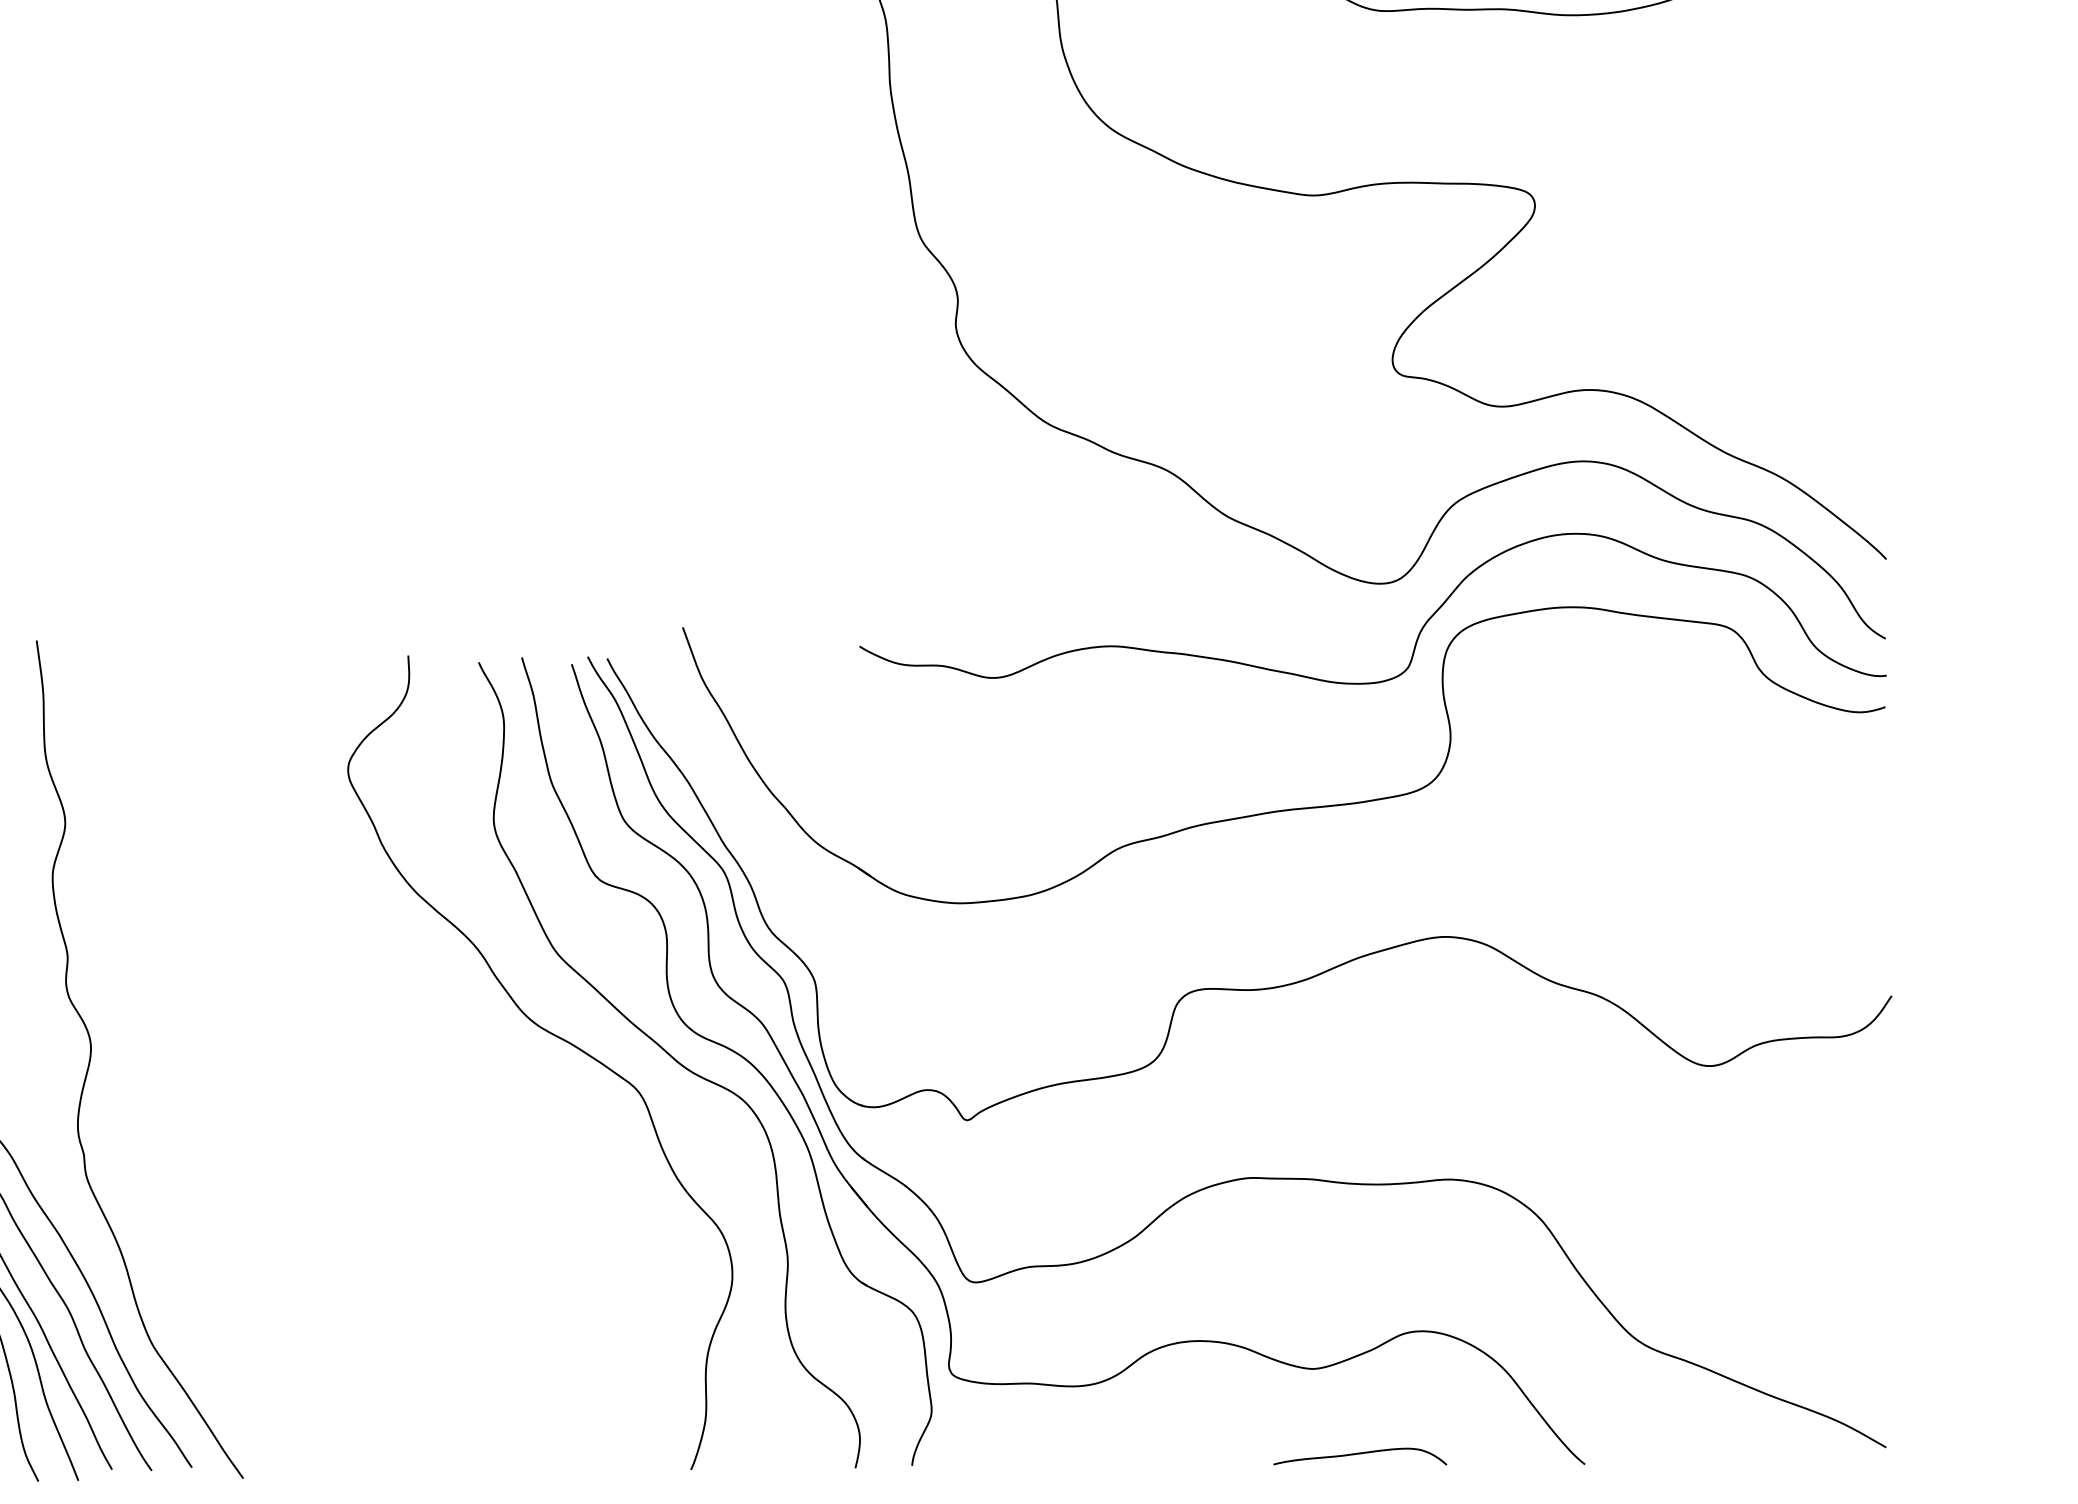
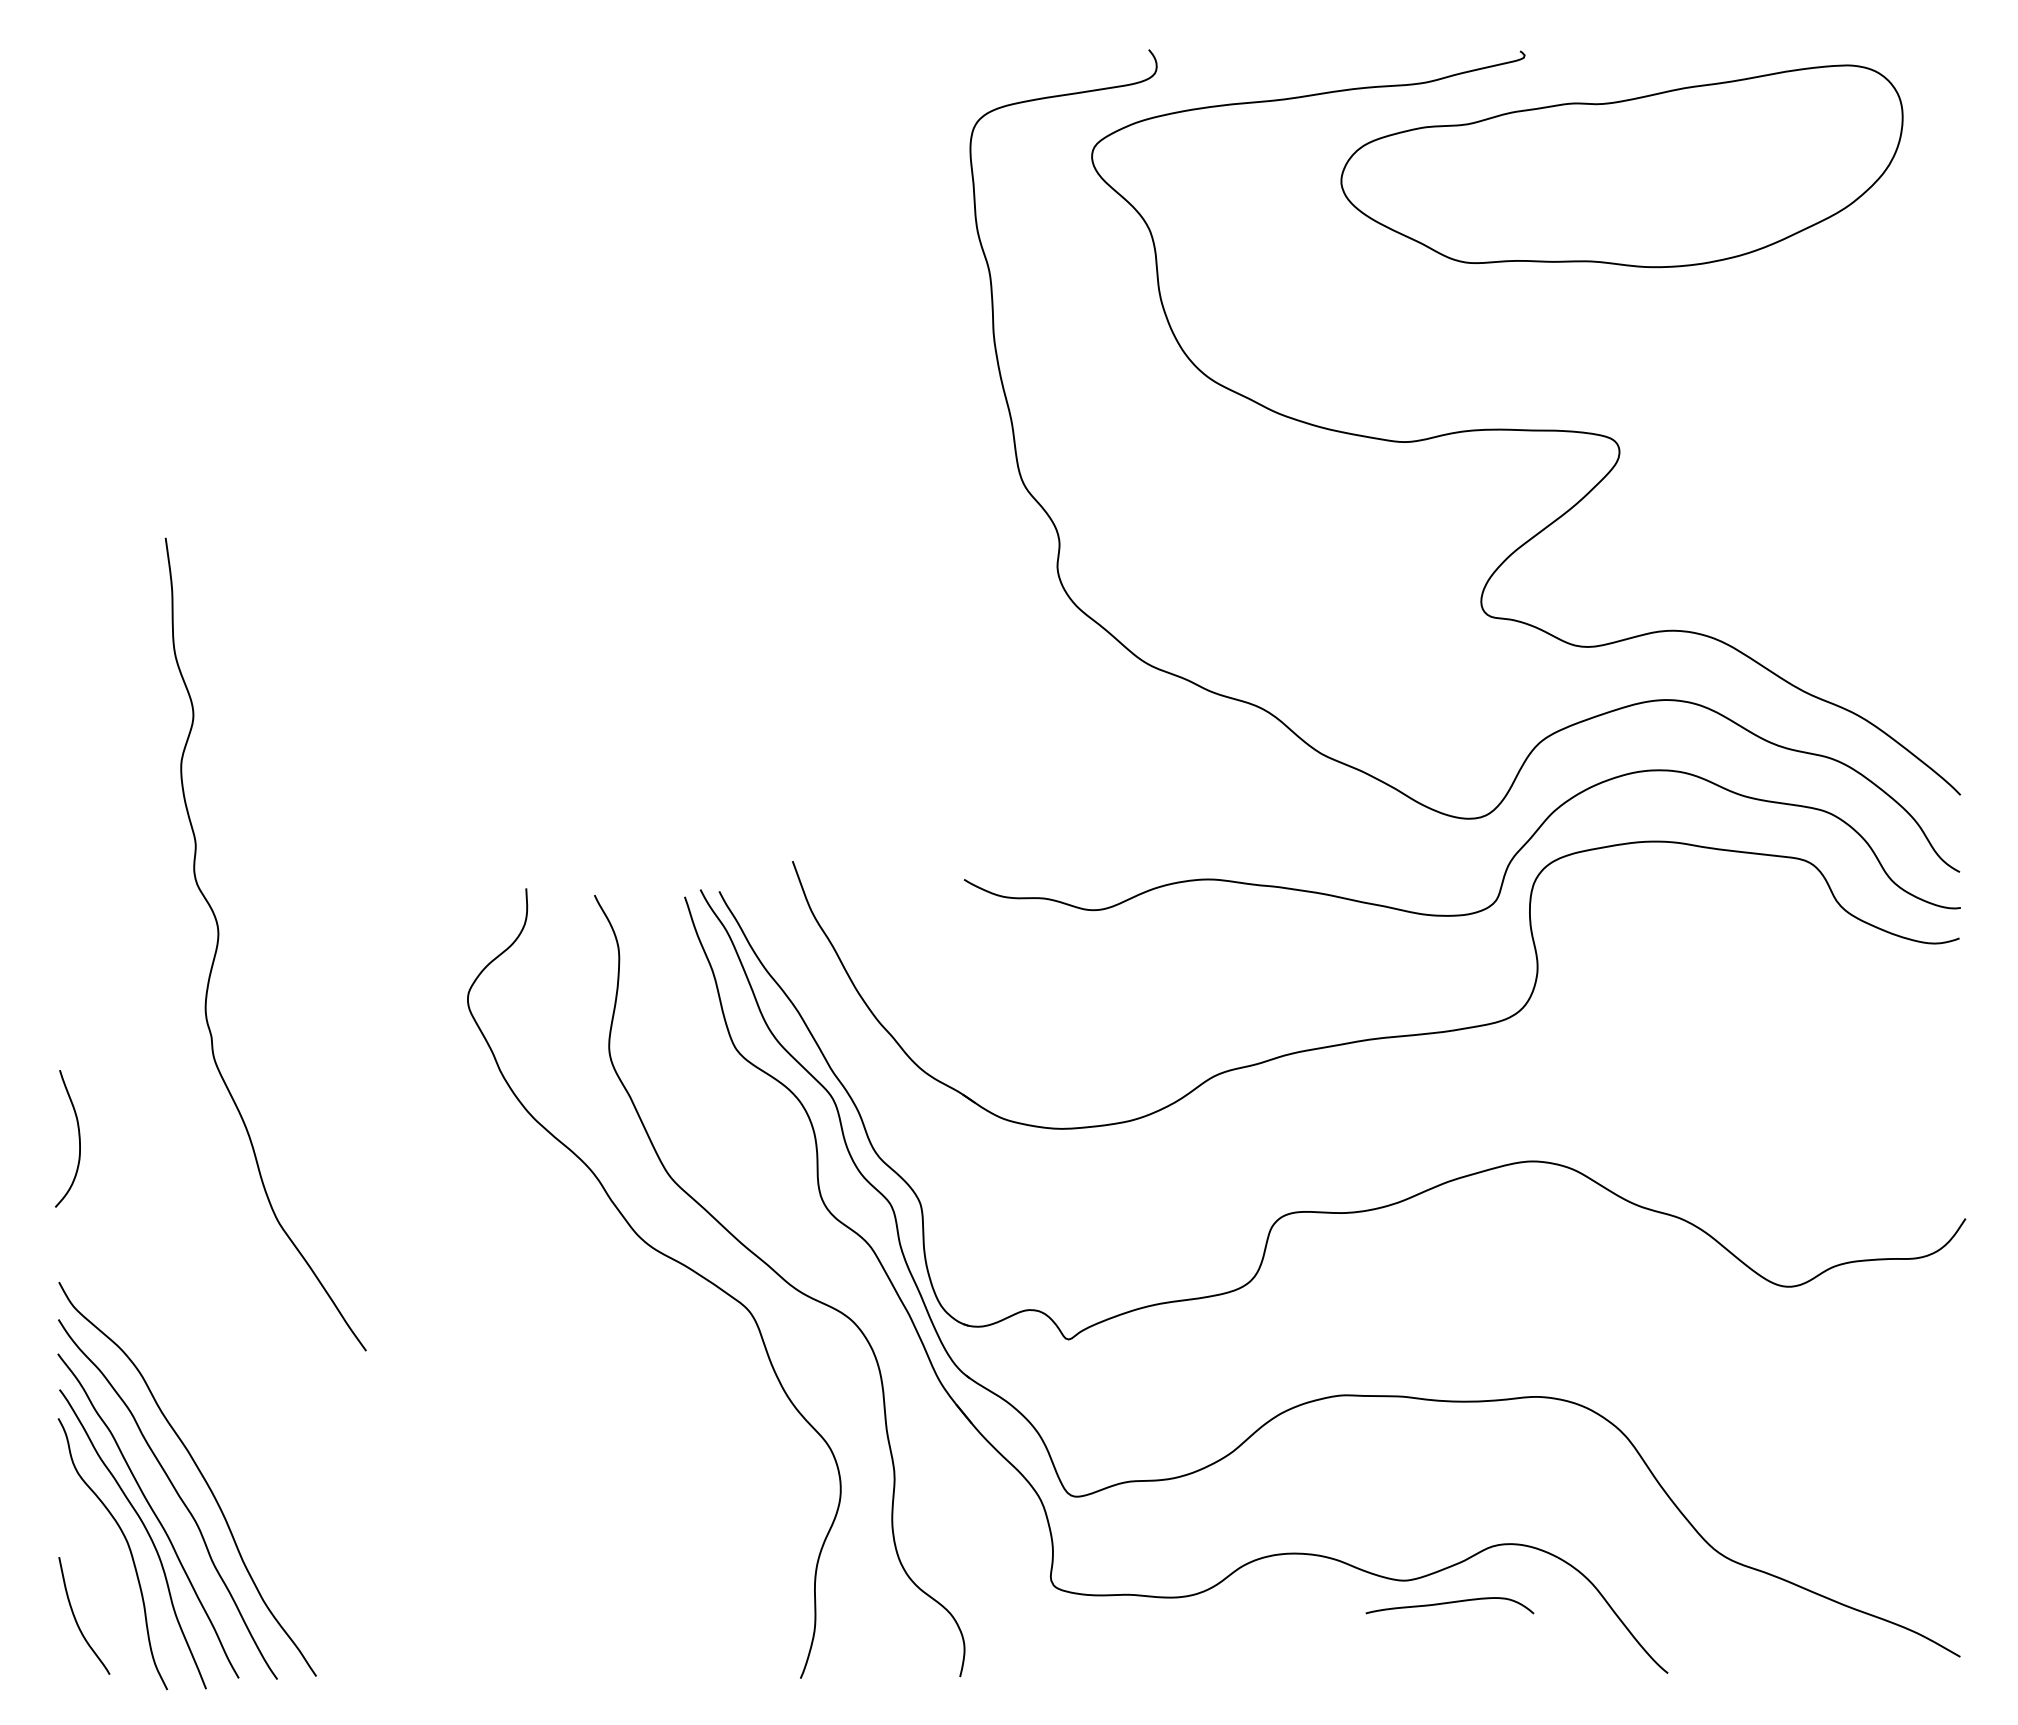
part: (731, 1051) -> (839, 1272), removed
curve: (92, 1053) -> (219, 938), moved
curve: (1359, 1454) -> (1449, 1603), moved

